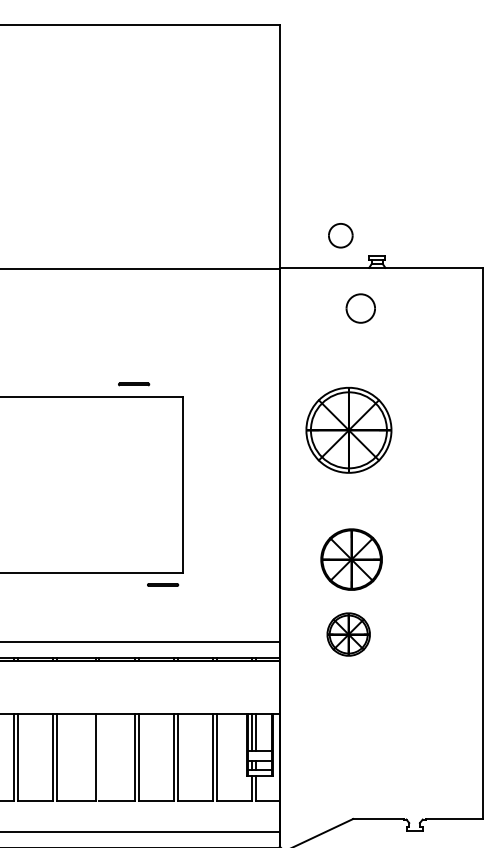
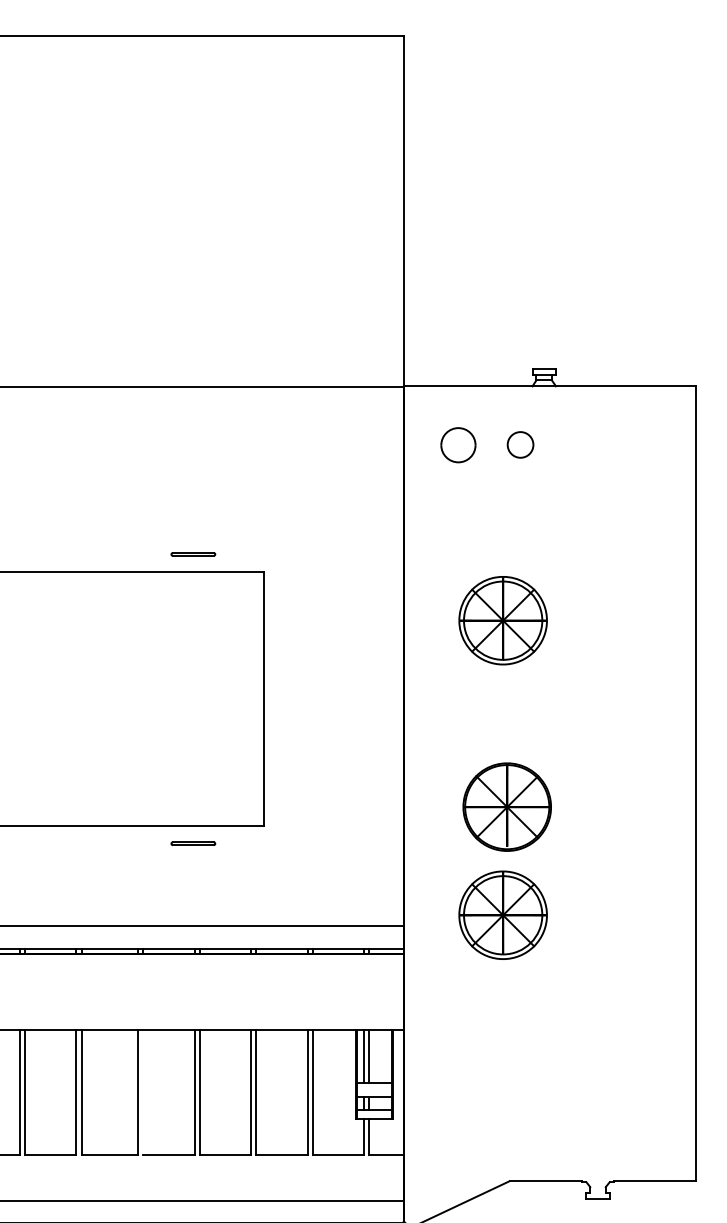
part: (340, 235) -> (457, 444), moved
part: (360, 308) -> (520, 444), size x0.62
part: (348, 430) -> (502, 620), size x0.71
line: (163, 584) -> (194, 843), moved
part: (348, 634) -> (502, 915), size x1.43

